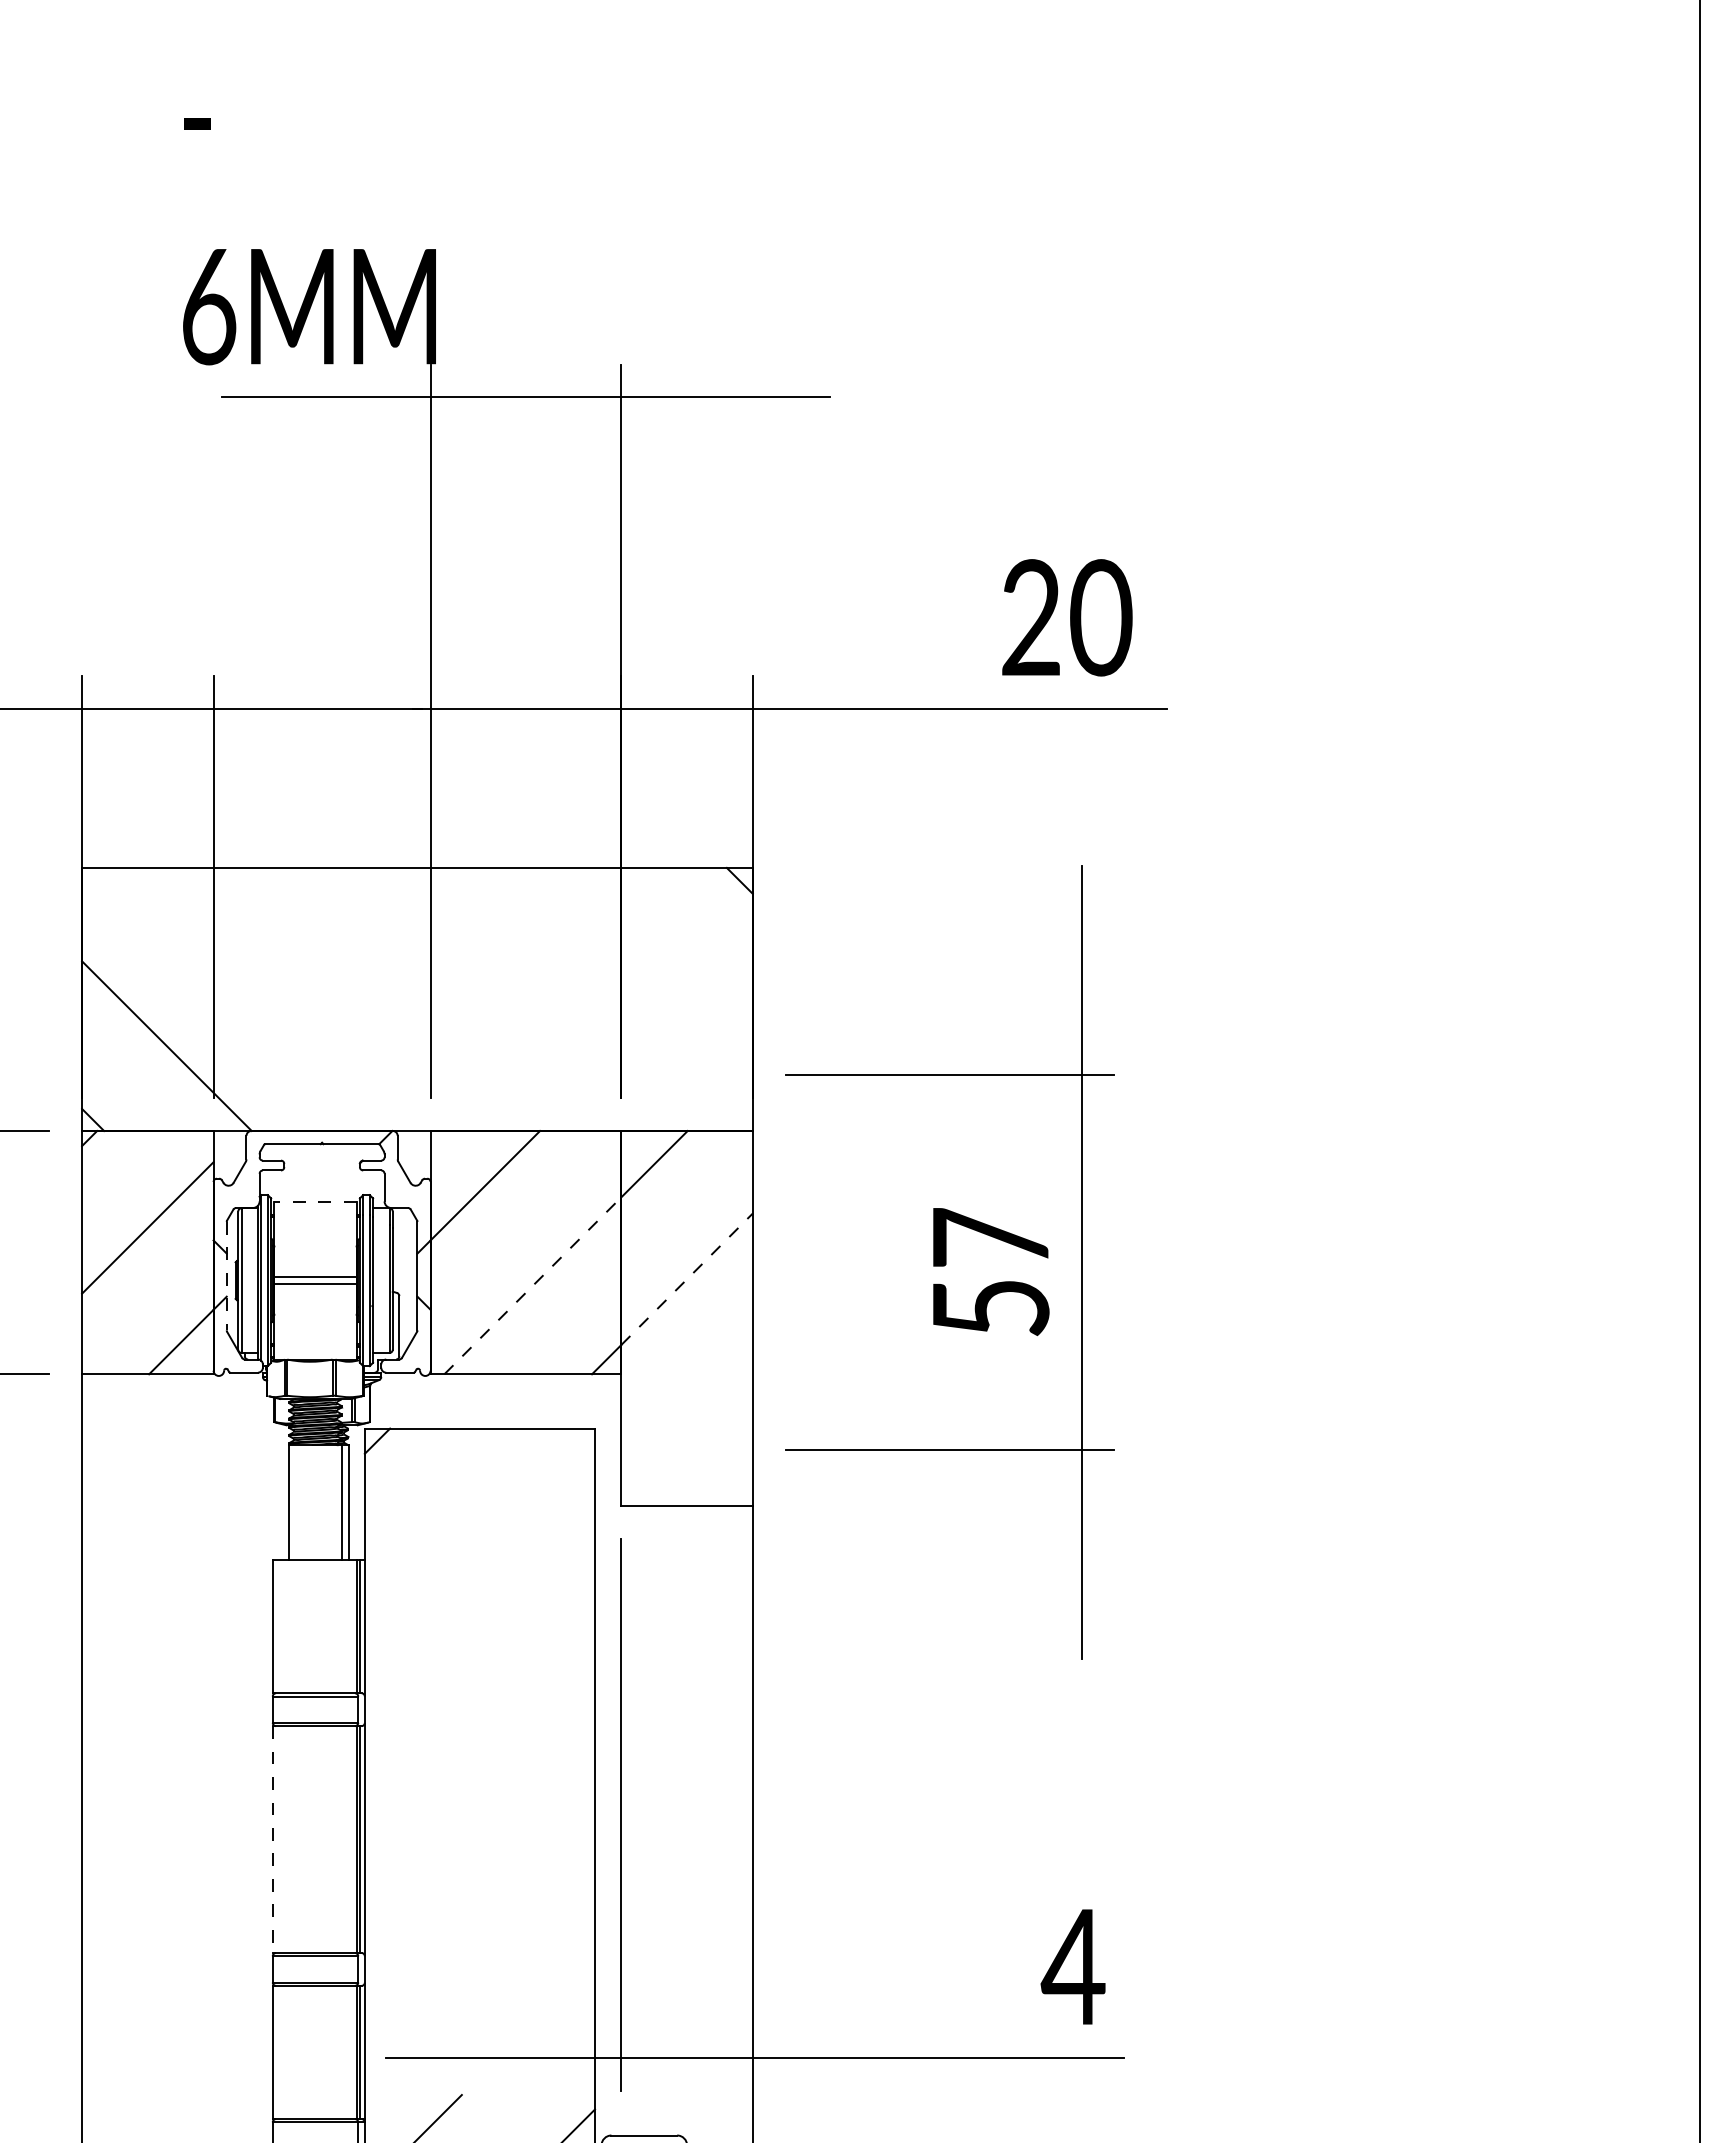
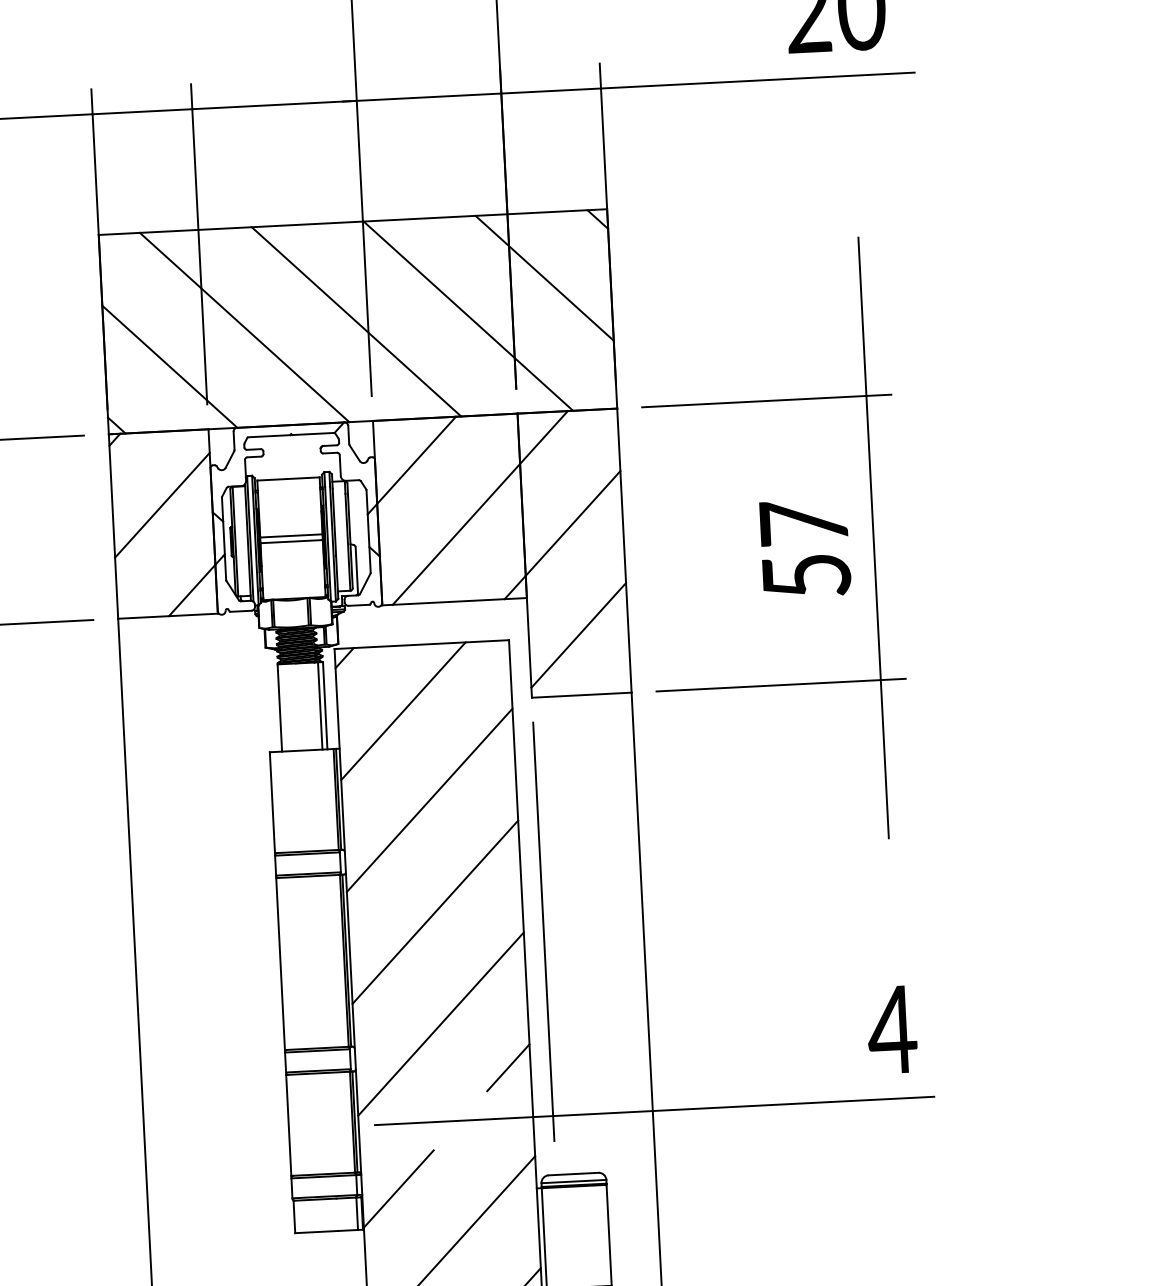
line: (665, 954) -> (544, 278), added
line: (267, 999) -> (244, 327), added
line: (415, 999) -> (356, 321), added
line: (562, 999) -> (467, 316), added
line: (315, 1201) -> (288, 478), dashed -> solid
part: (949, 1262) -> (773, 543), moved
line: (226, 1276) -> (223, 539), dashed -> solid
line: (687, 1279) -> (573, 523), dashed -> solid
line: (533, 1285) -> (456, 534), dashed -> solid
line: (686, 1426) -> (578, 635), added
line: (450, 1514) -> (402, 710), added
line: (479, 1633) -> (429, 799), added
line: (479, 1781) -> (435, 912), added
line: (272, 1840) -> (280, 964), dashed -> solid
line: (479, 1929) -> (440, 1024), added
line: (565, 1990) -> (508, 1067), added

